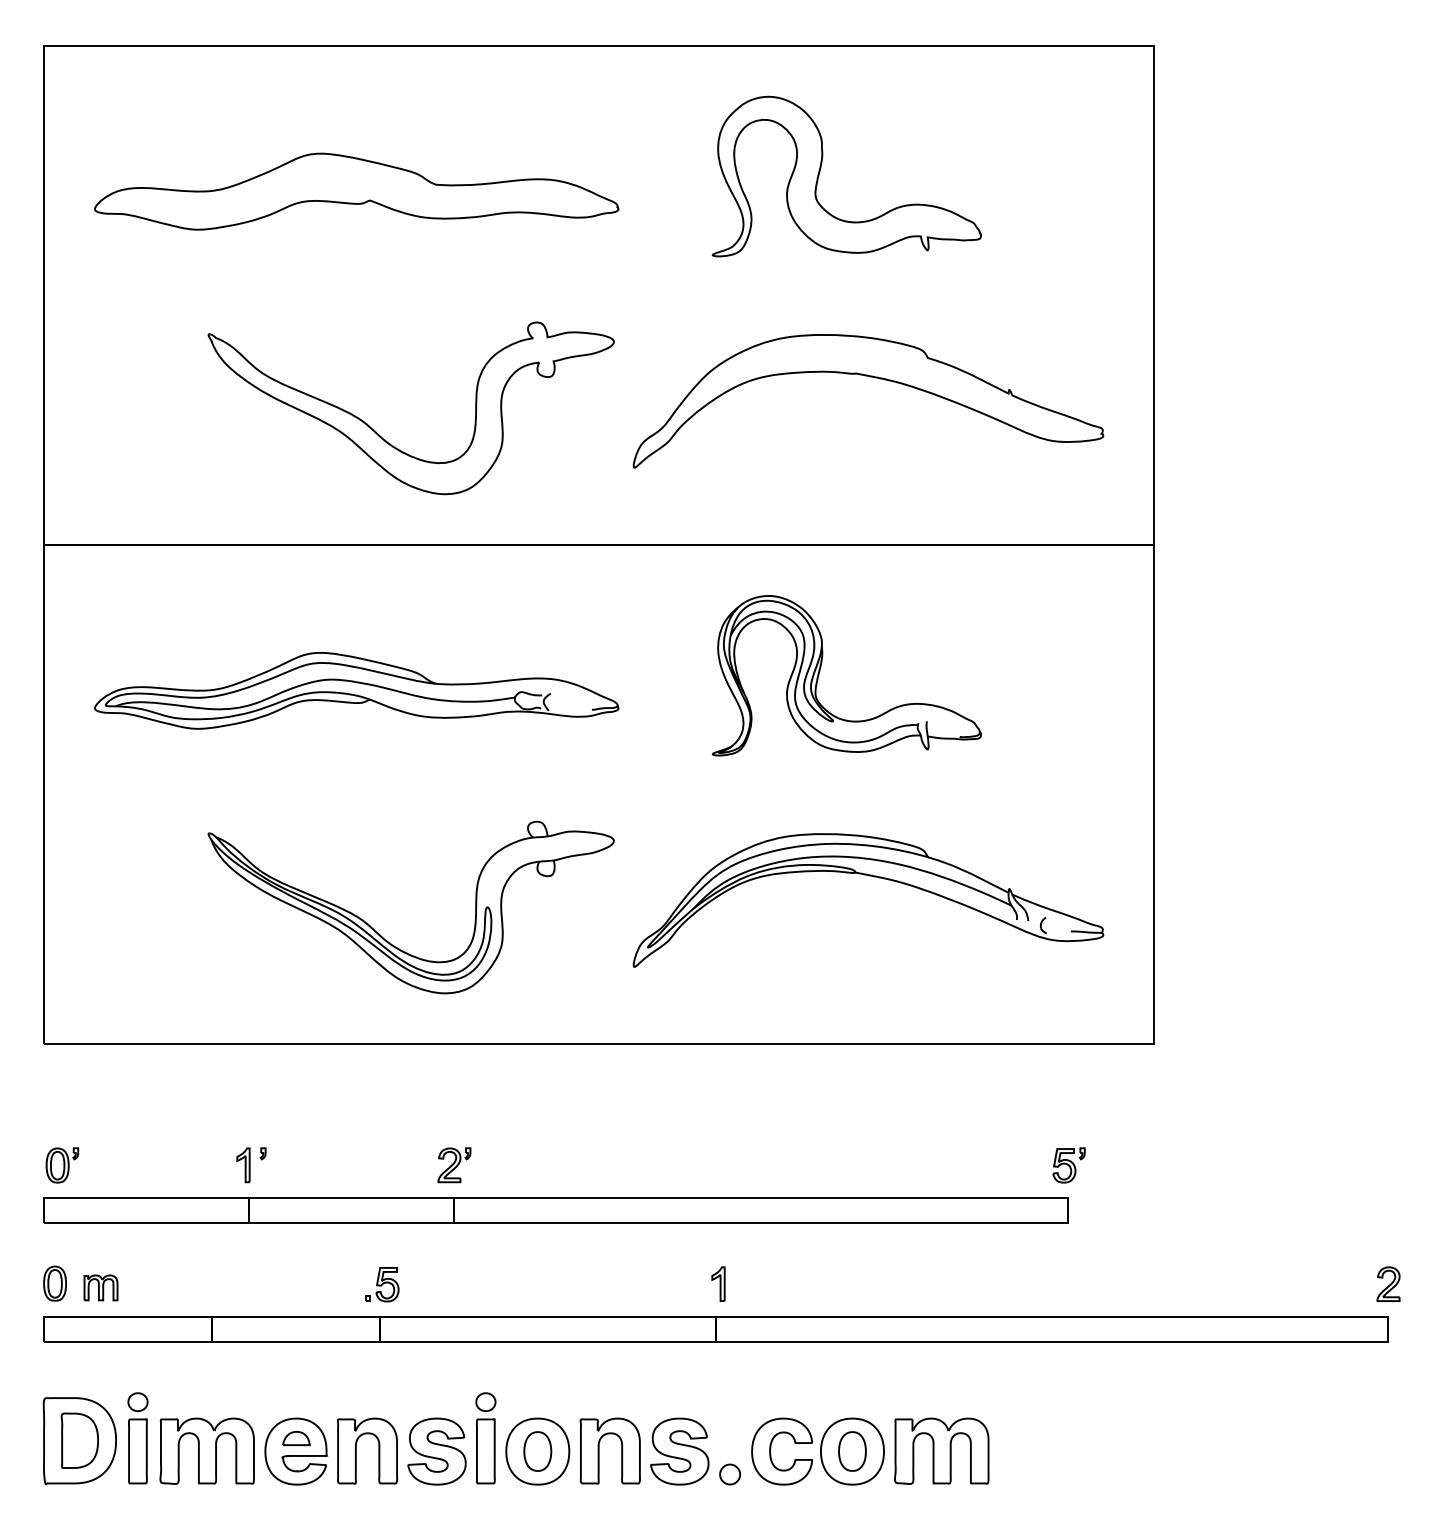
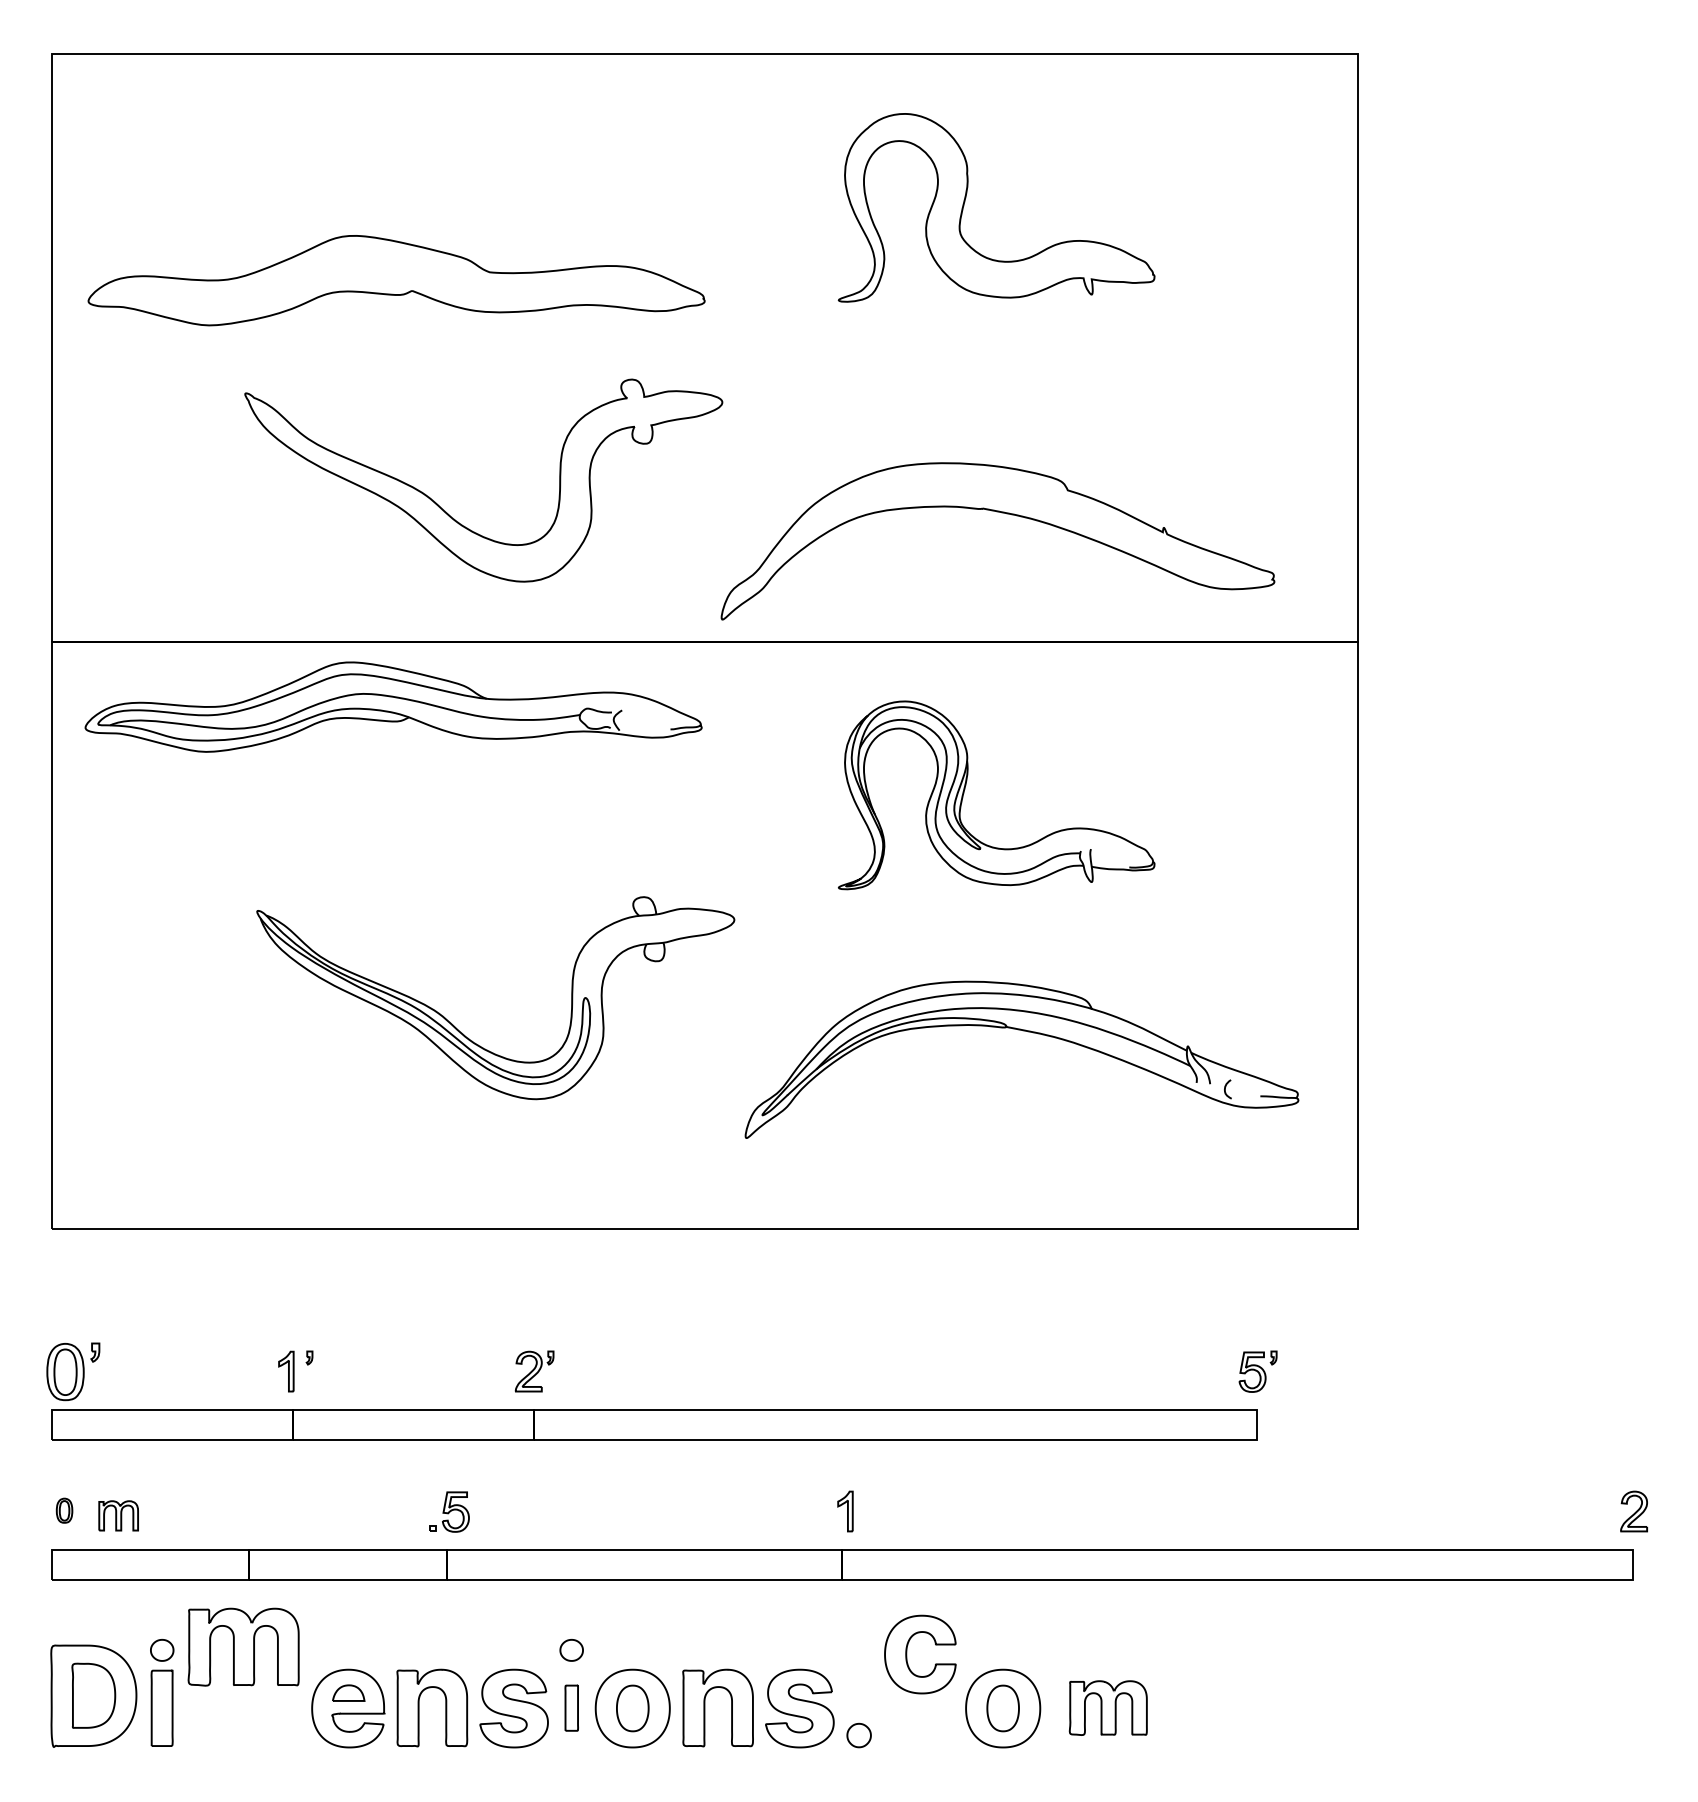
part: (356, 191) -> (396, 280), moved
part: (871, 377) -> (1001, 513), moved
part: (356, 690) -> (393, 706), moved
part: (383, 937) -> (463, 1033), moved
part: (61, 1165) -> (72, 1371), size x1.4
part: (54, 1283) -> (64, 1510), size x0.6
part: (207, 1450) -> (243, 1646), moved
part: (485, 1450) -> (571, 1707), size x0.6
part: (941, 1450) -> (1108, 1707), size x0.7
part: (771, 1451) -> (907, 1654), moved

